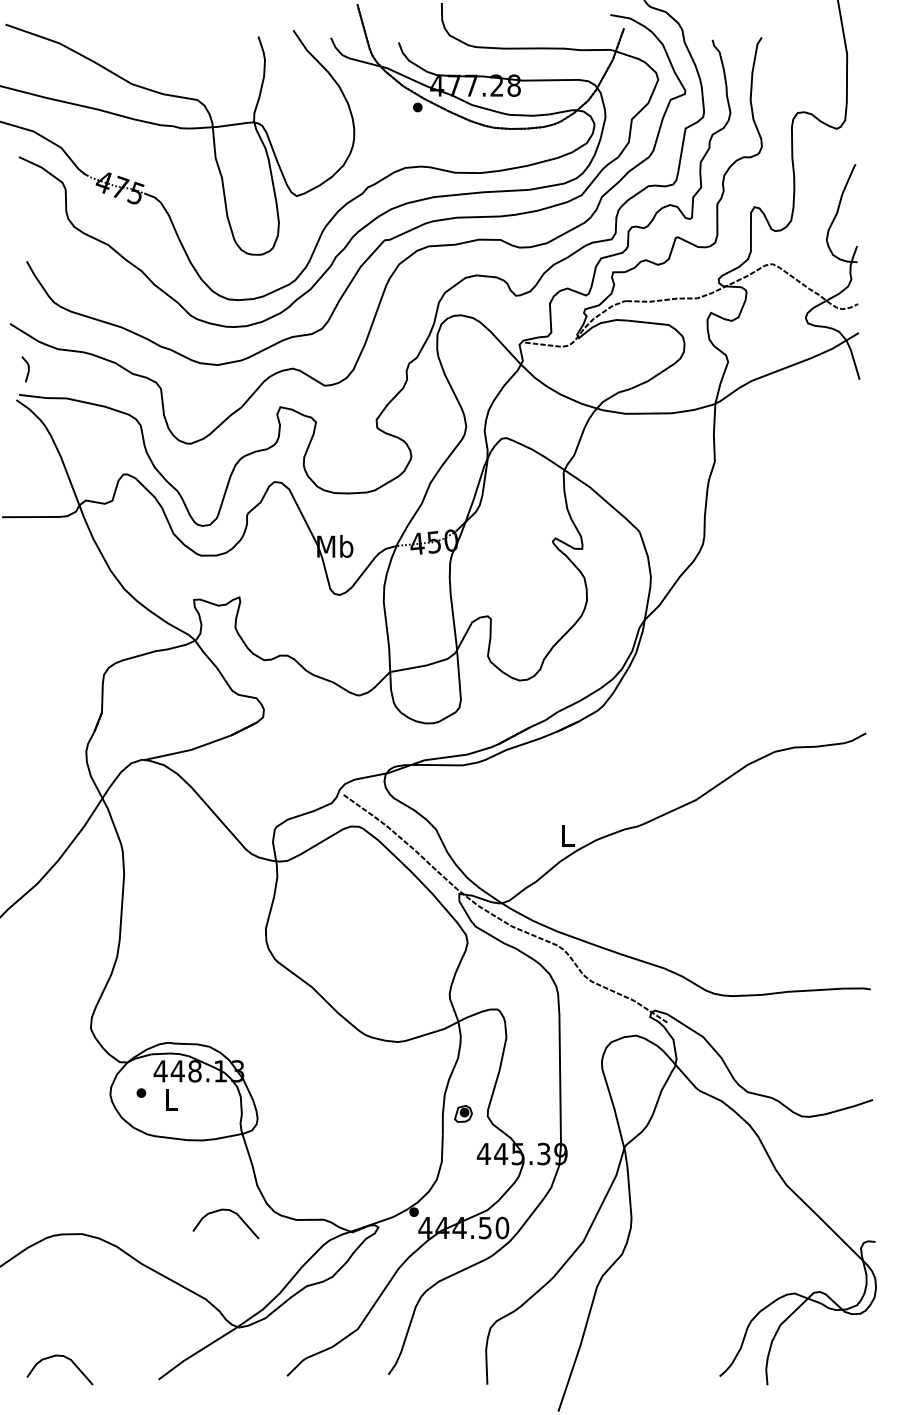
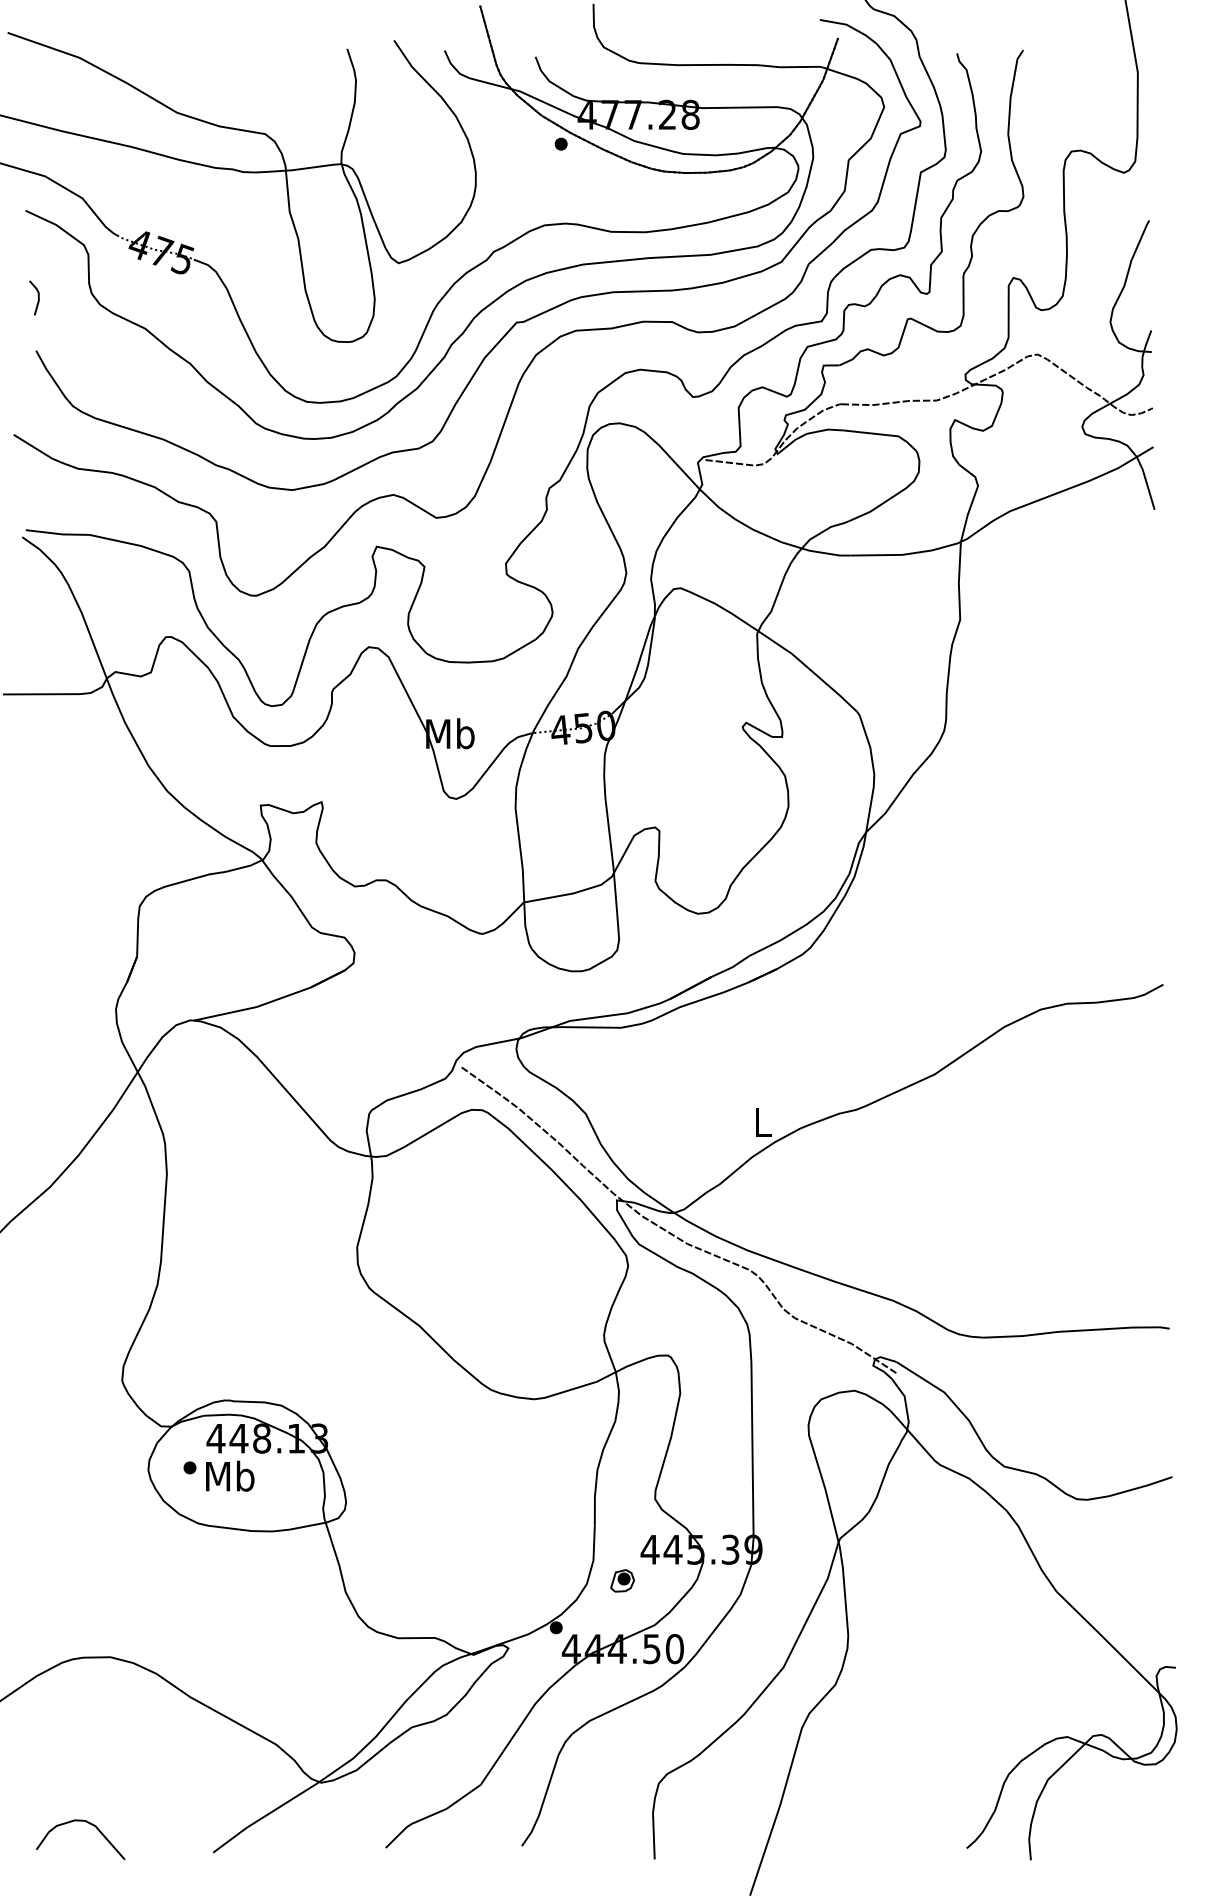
line: (27, 368) -> (37, 296), moved
text: (171, 1098) -> (230, 1475), L -> Mb
part: (463, 1113) -> (622, 1580), moved
curve: (231, 1211) -> (310, 1627), removed

